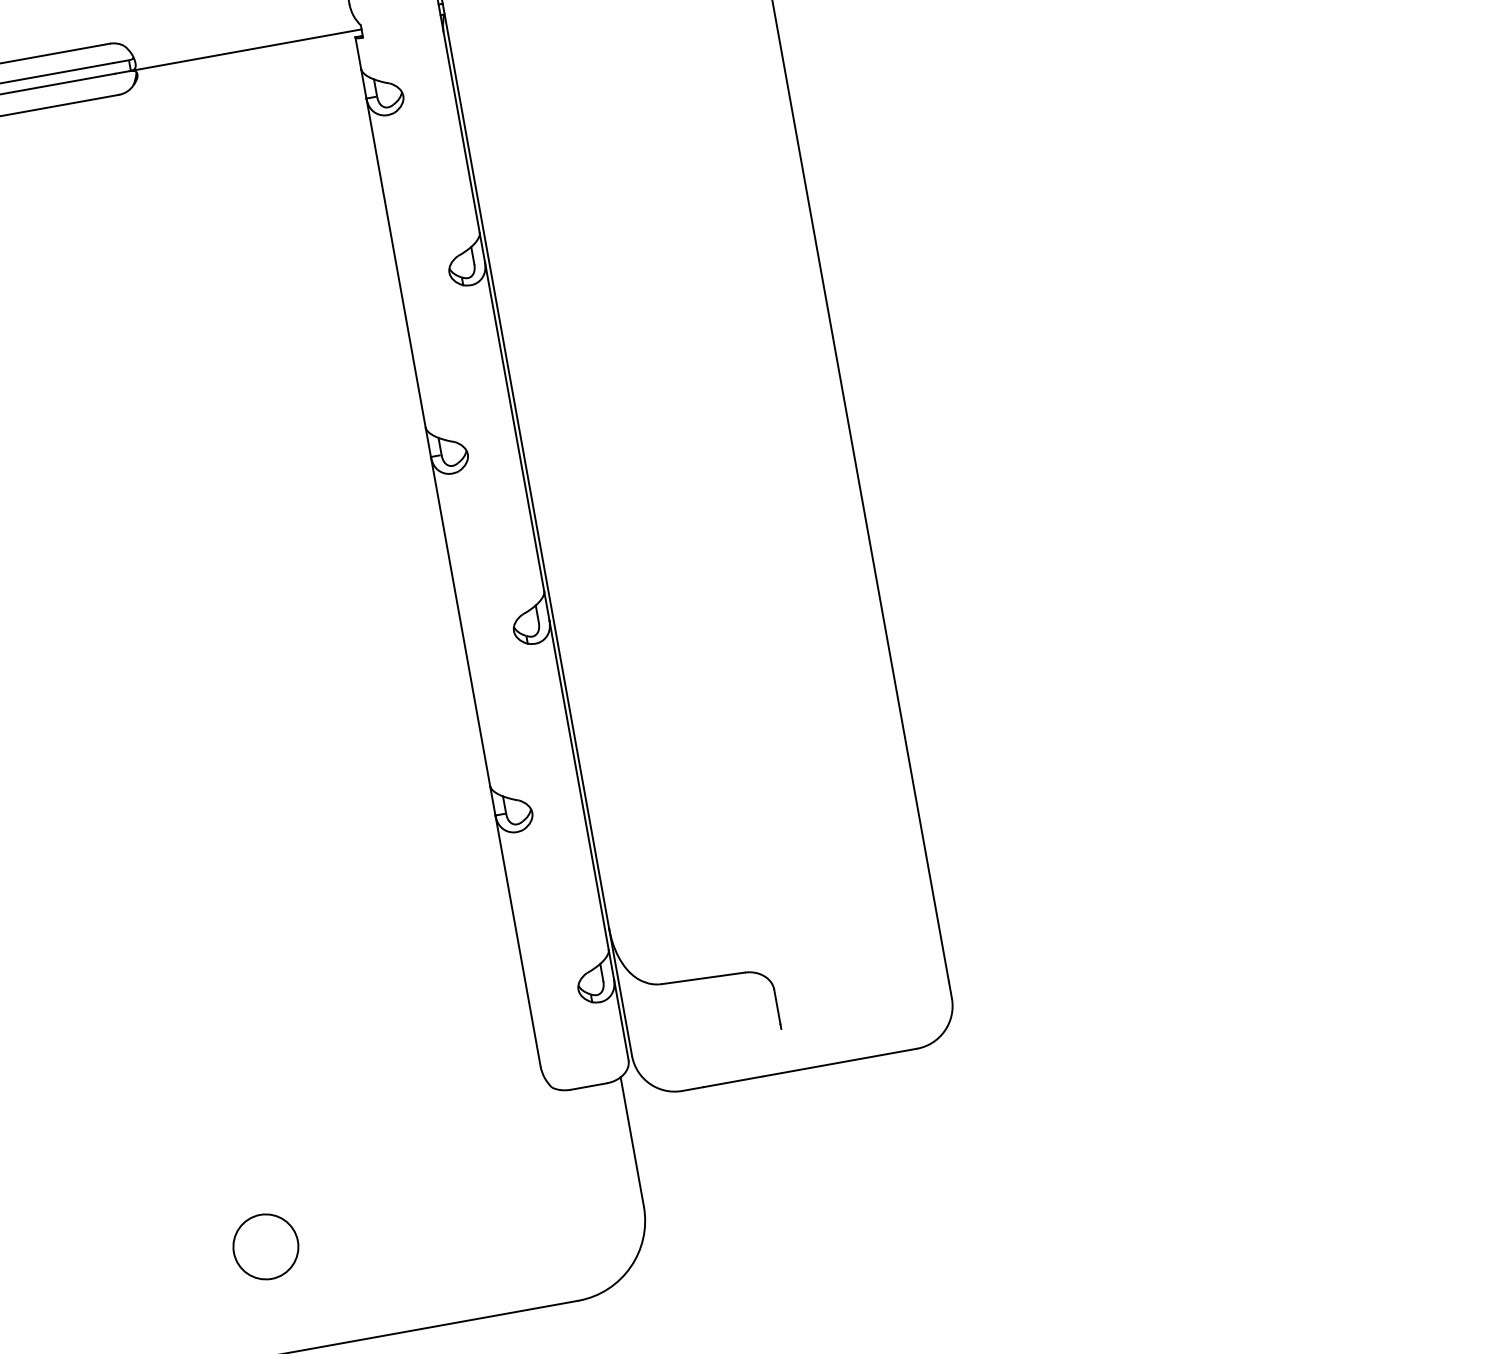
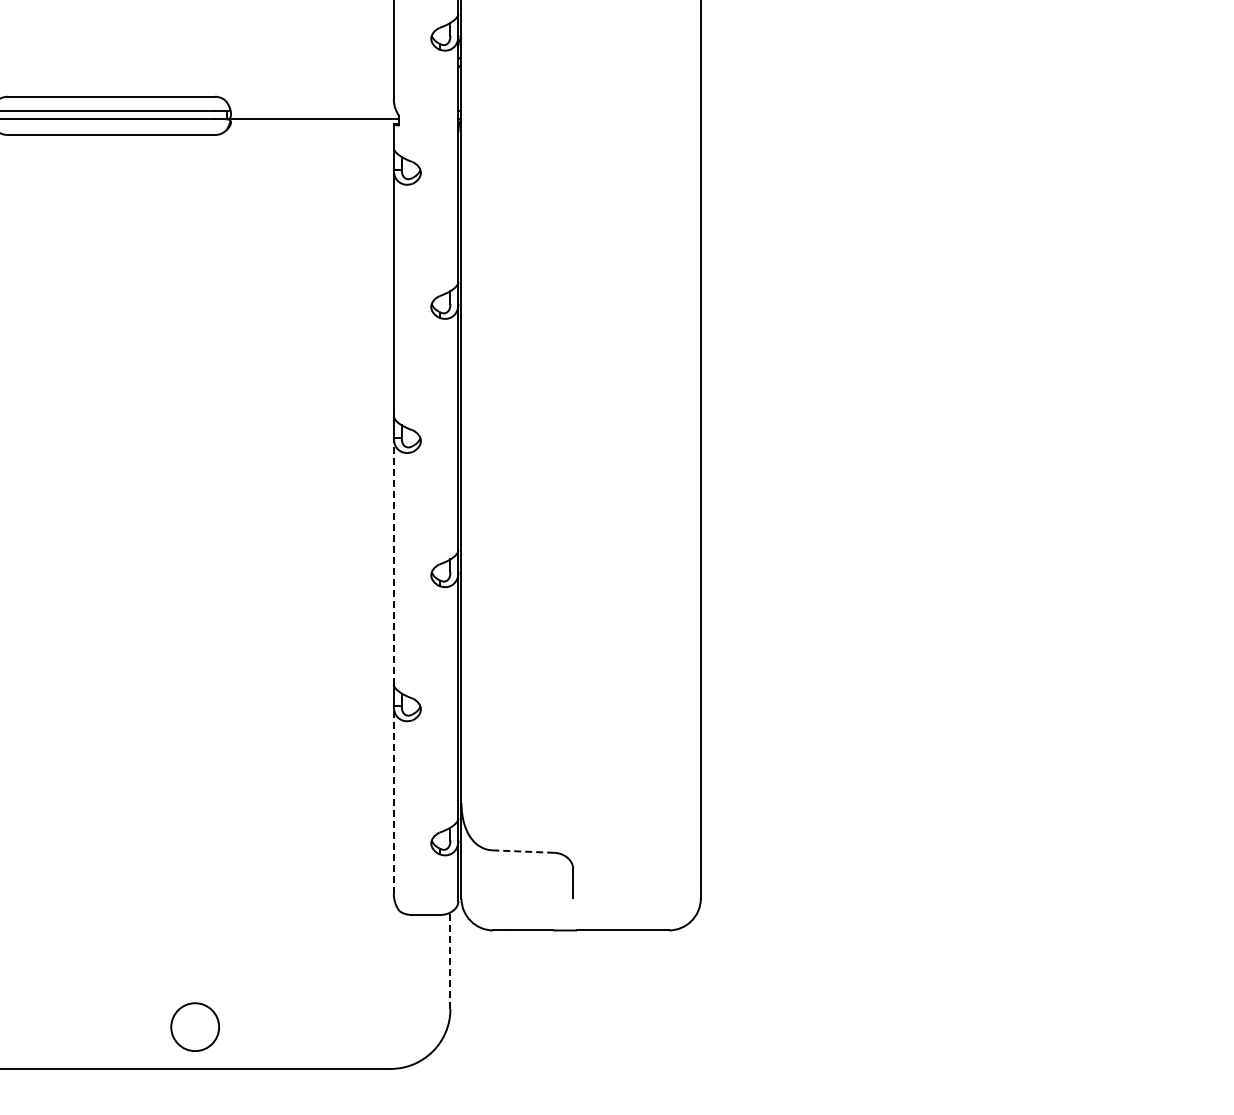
line: (459, 620) -> (393, 560), solid -> dashed
line: (517, 941) -> (393, 800), solid -> dashed
line: (703, 978) -> (523, 851), solid -> dashed
line: (632, 1141) -> (450, 960), solid -> dashed
circle: (264, 1246) -> (194, 1026), moved

